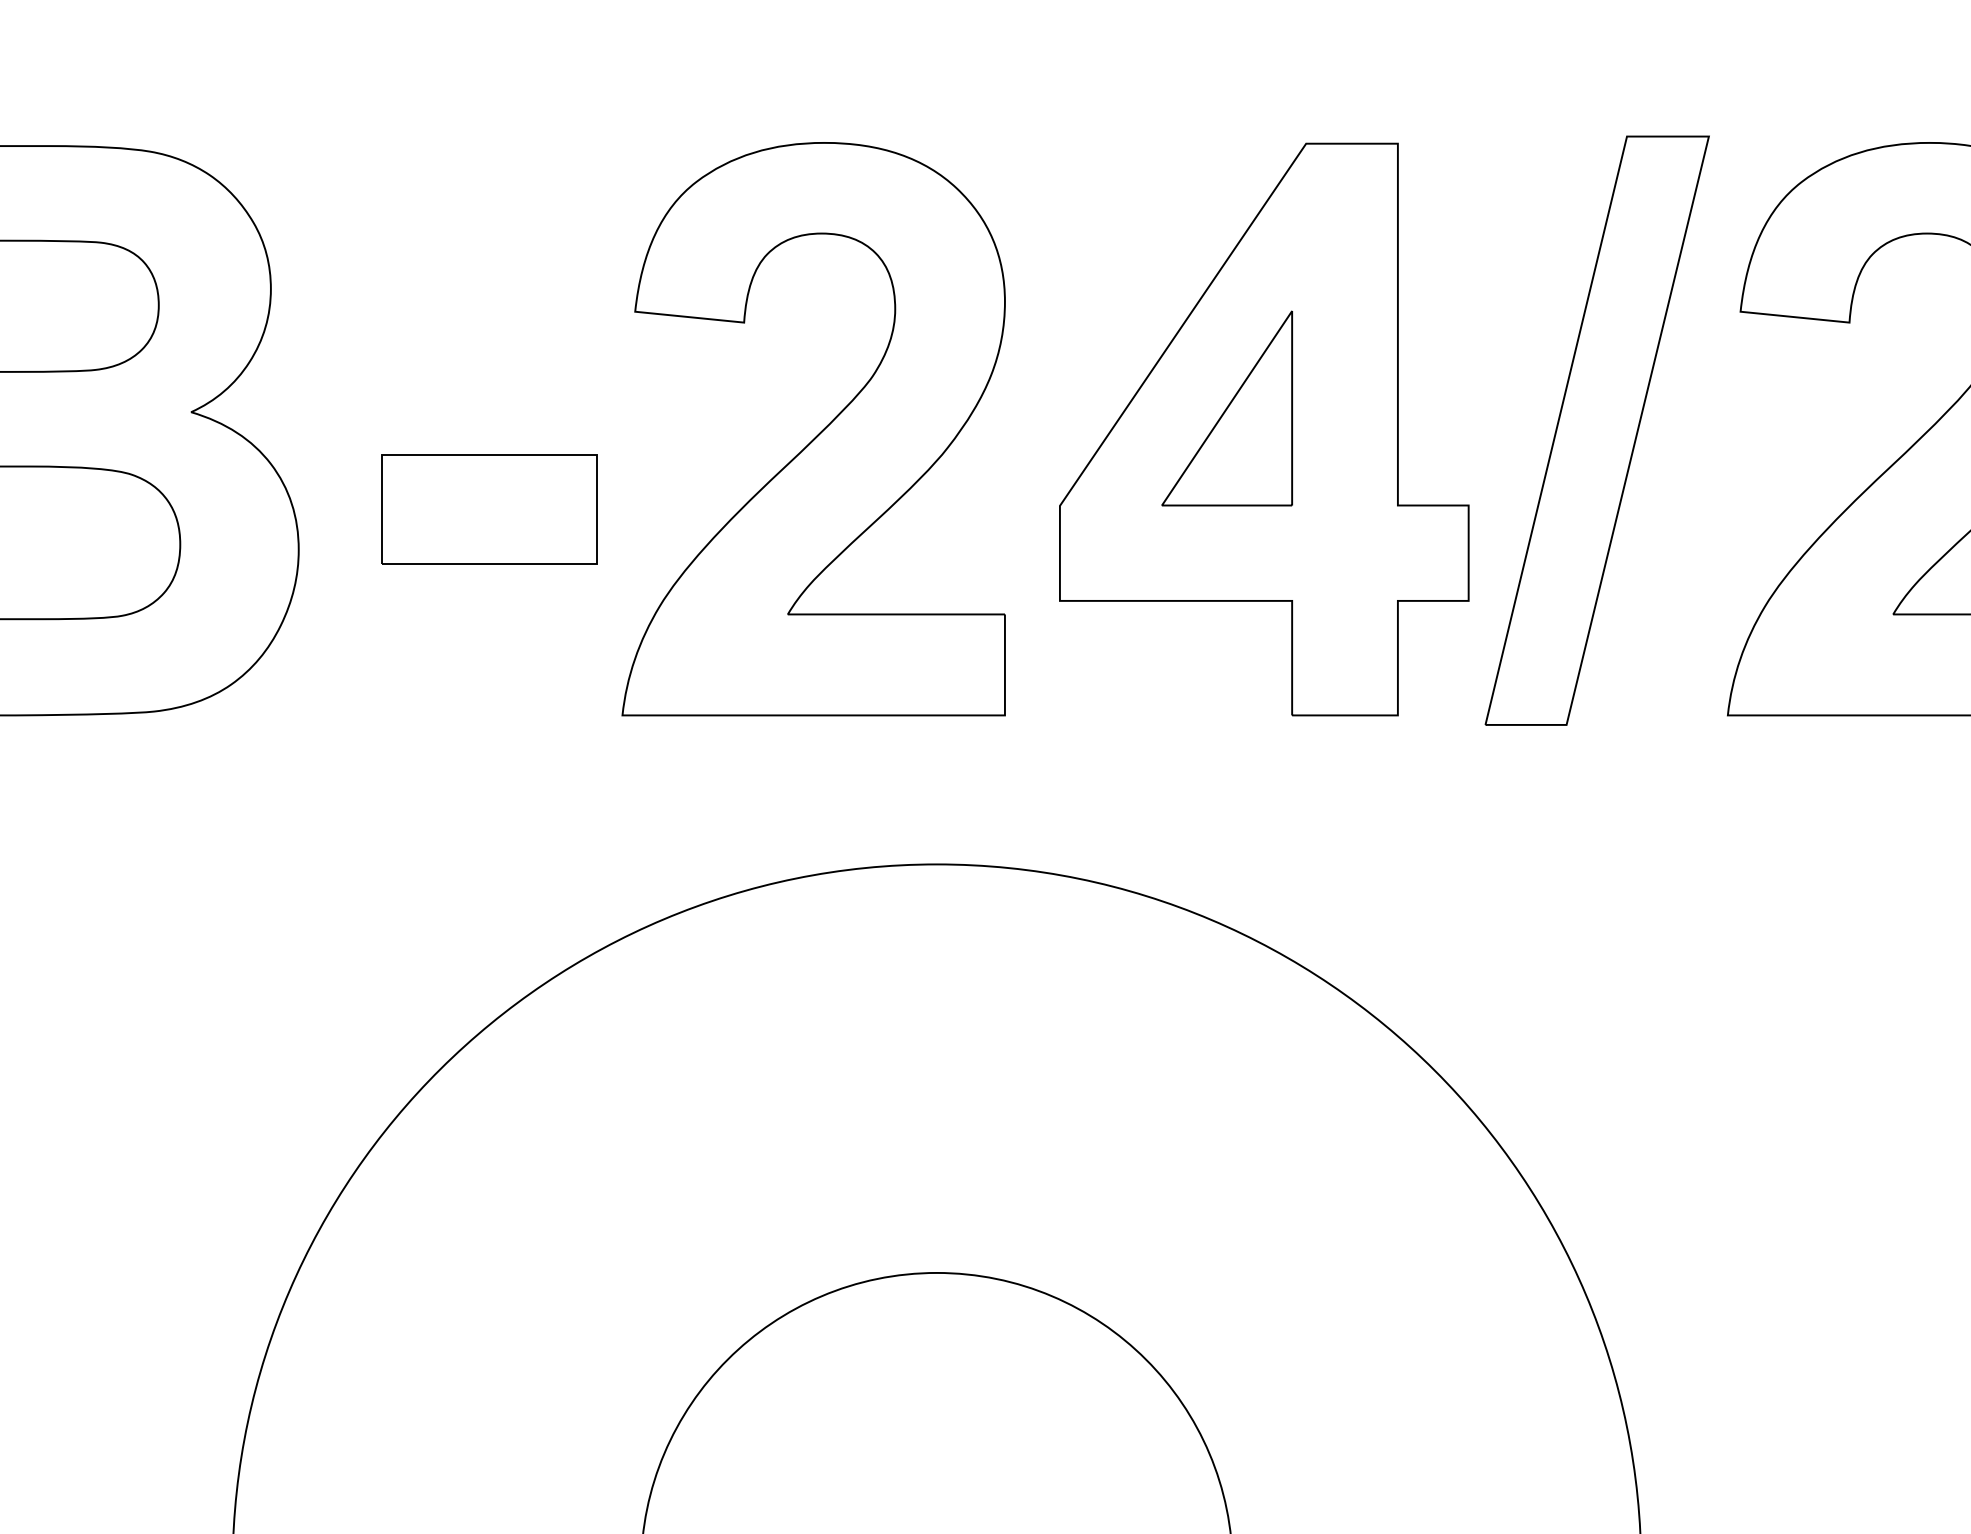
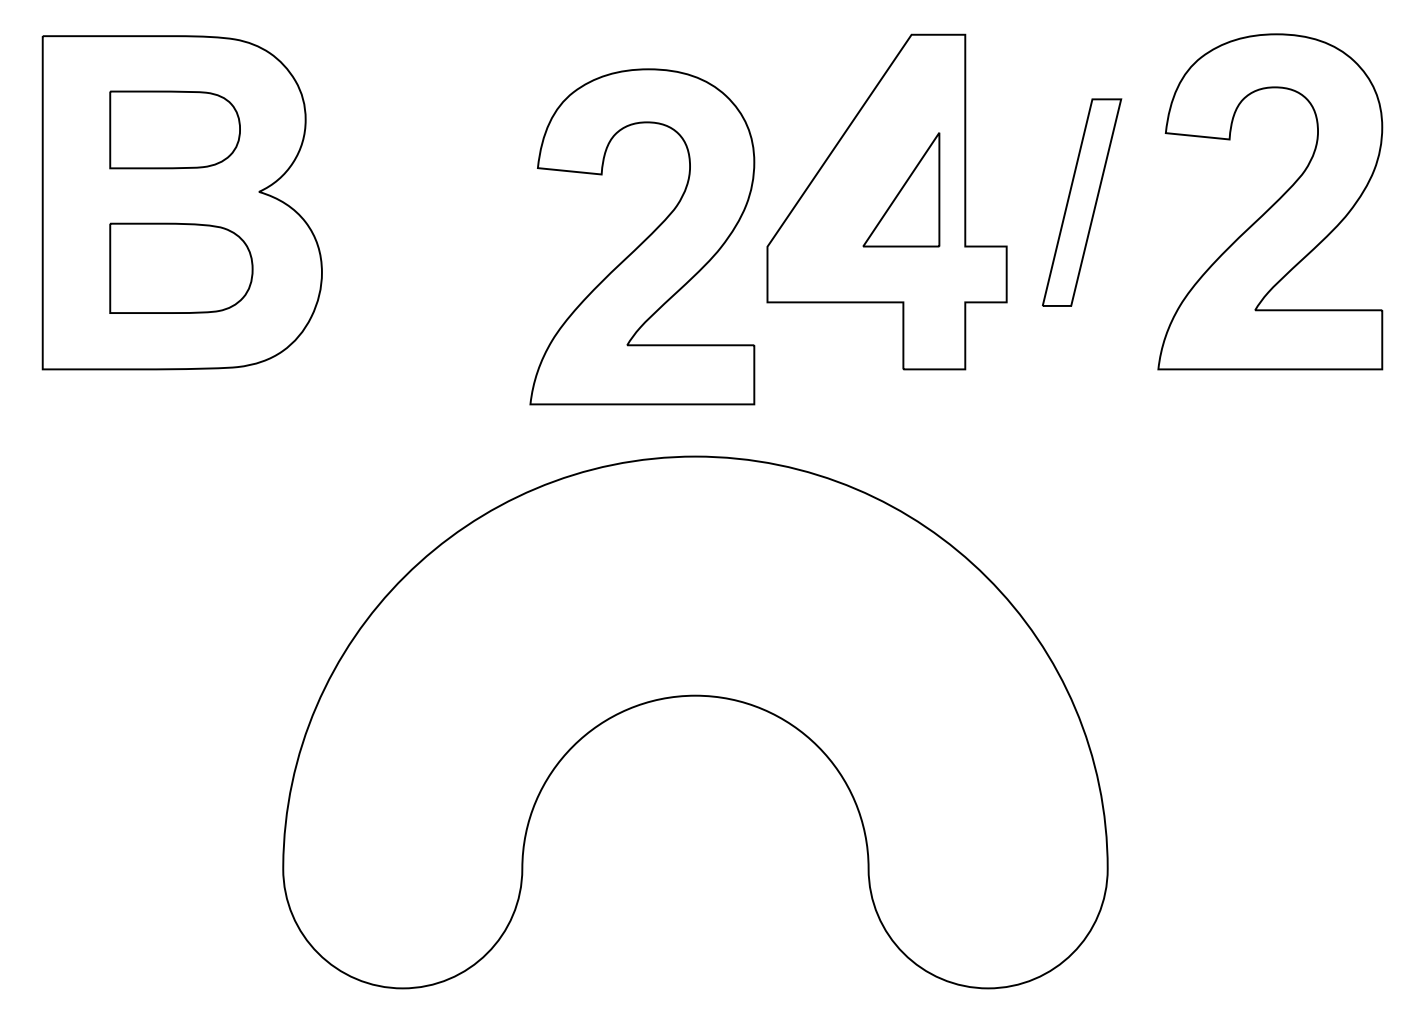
part: (1227, 408) -> (901, 189), moved
part: (813, 428) -> (642, 236), moved
part: (1596, 430) -> (1081, 202), size x0.6
part: (489, 508) -> (433, 248), removed

